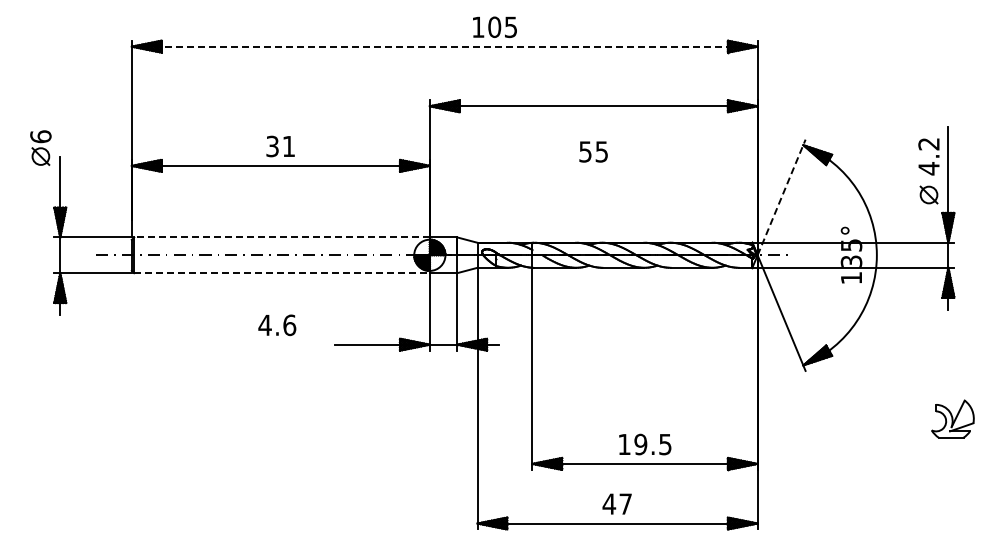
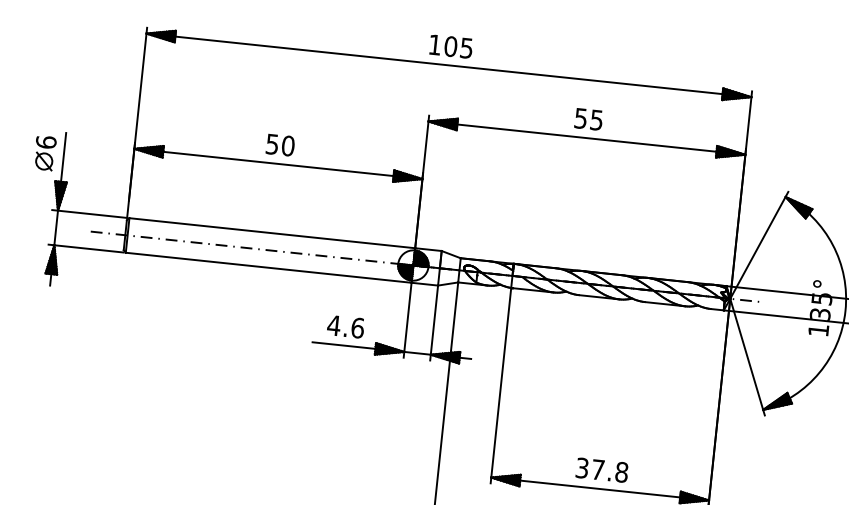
text: (494, 27) -> (450, 46), moved
line: (444, 46) -> (448, 65), dashed -> solid
text: (281, 146) -> (281, 145), 31 -> 50
part: (40, 147) -> (44, 152), moved
text: (593, 151) -> (588, 118), moved
line: (781, 197) -> (759, 245), dashed -> solid
line: (282, 237) -> (272, 233), dashed -> solid
line: (282, 273) -> (269, 268), dashed -> solid
text: (277, 325) -> (346, 327), moved
text: (644, 444) -> (601, 470), 19.5 -> 37.8

